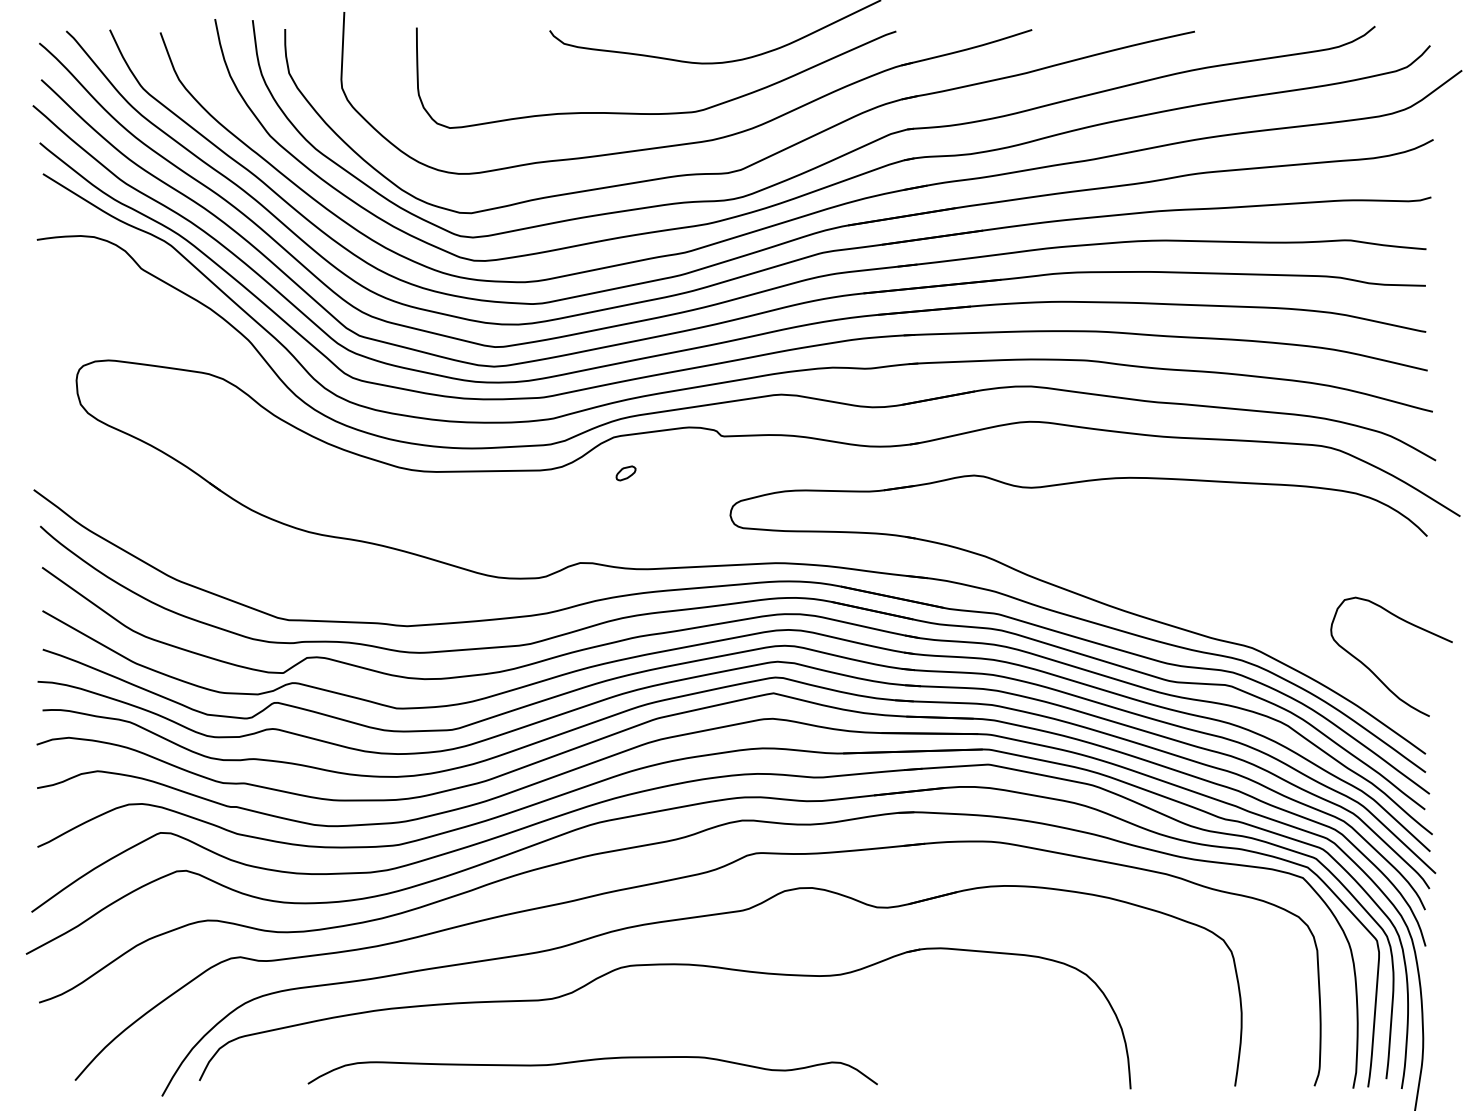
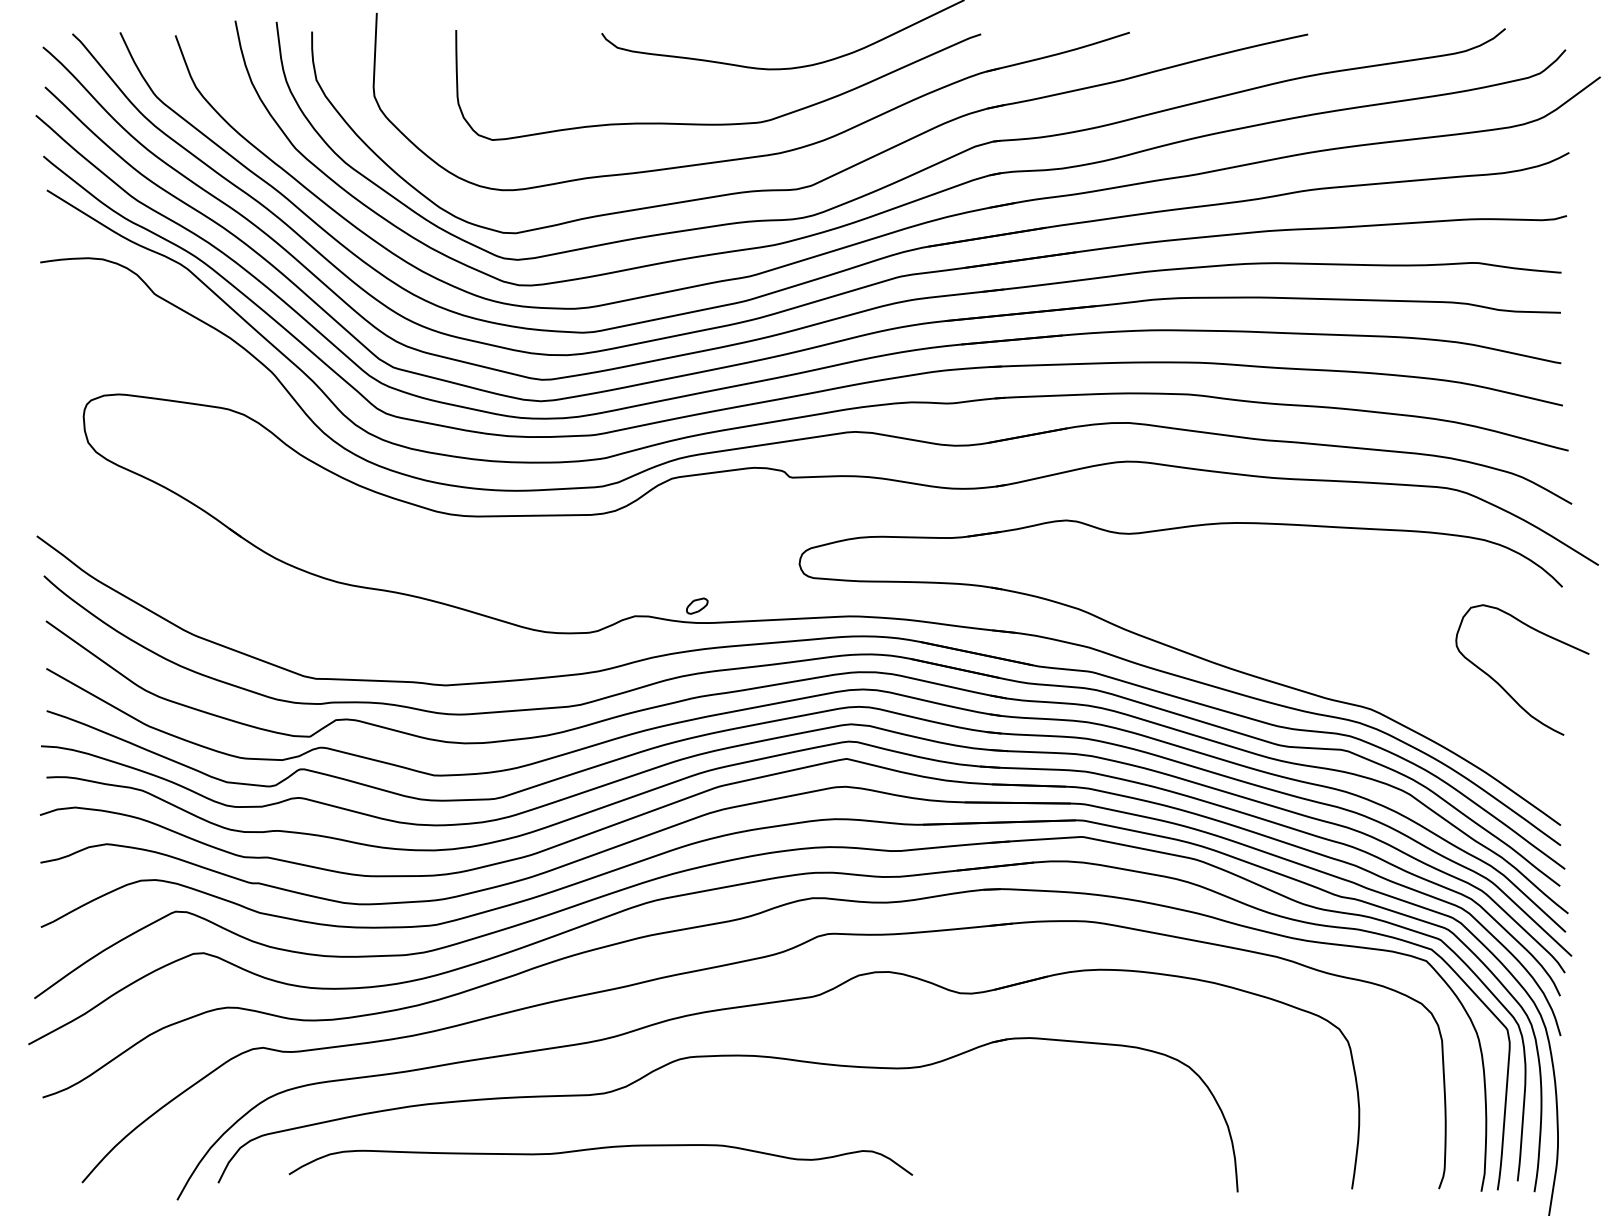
part: (626, 472) -> (697, 605), moved
curve: (1374, 672) -> (1503, 687), moved
curve: (591, 1061) -> (599, 1149), moved

